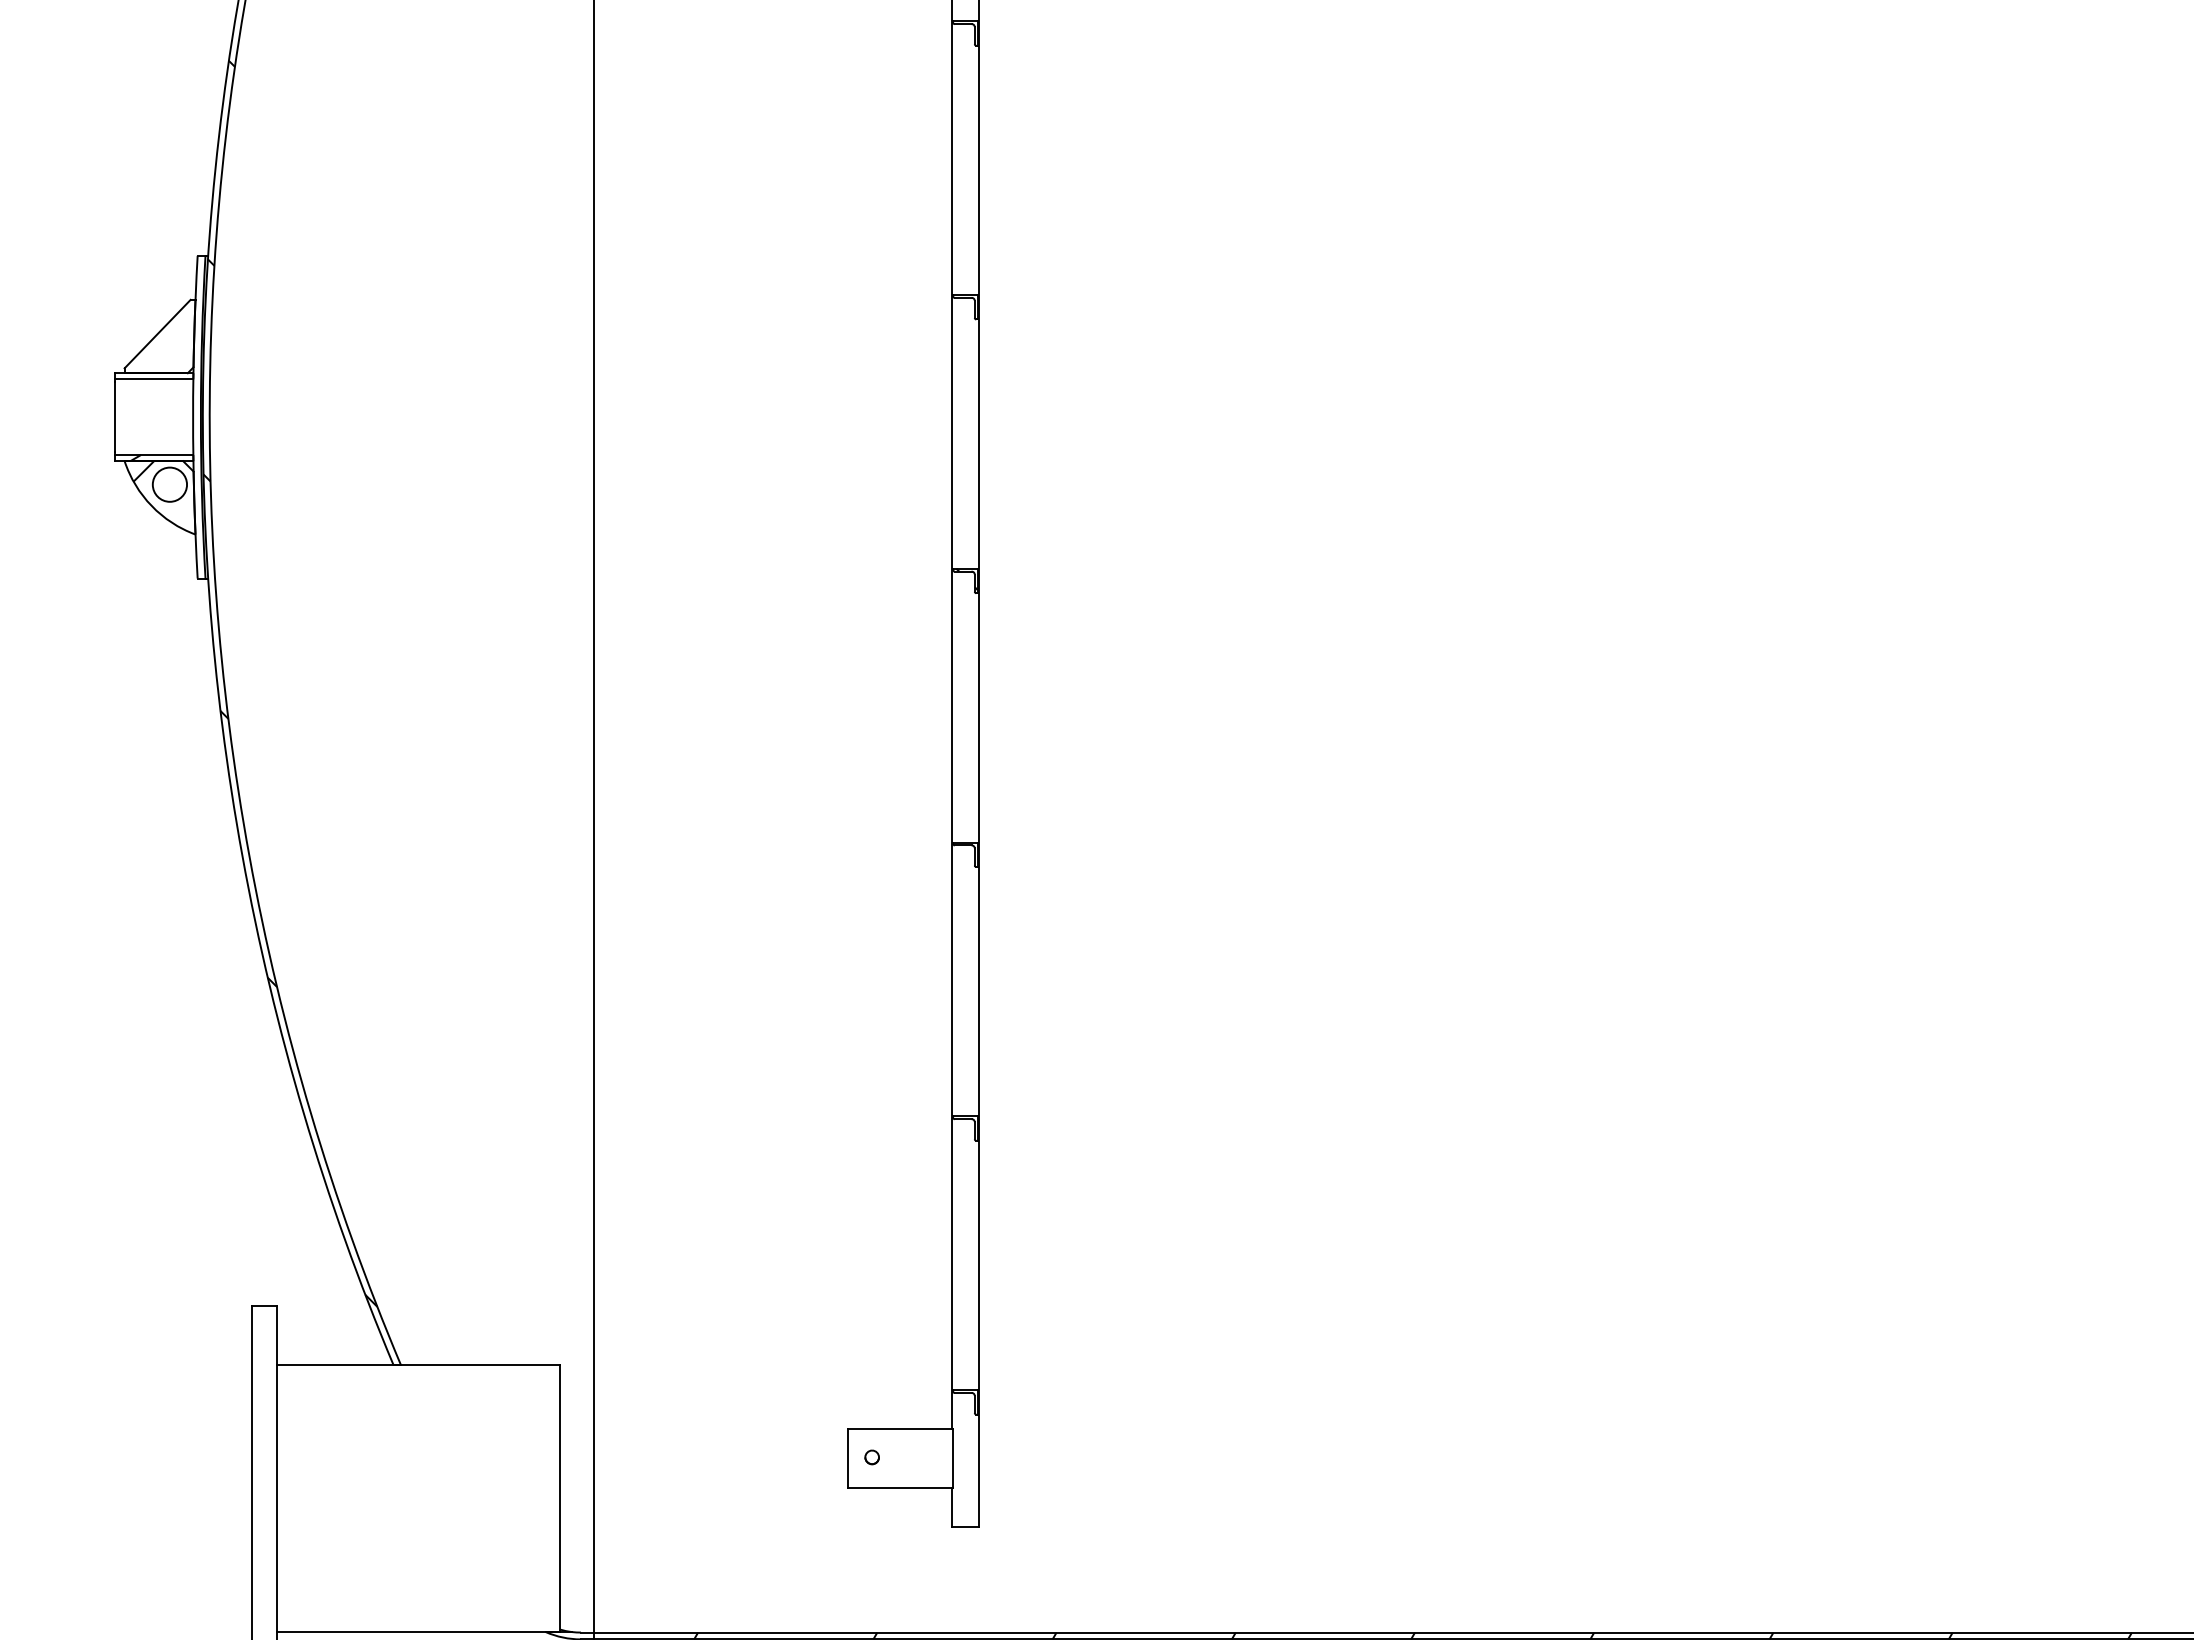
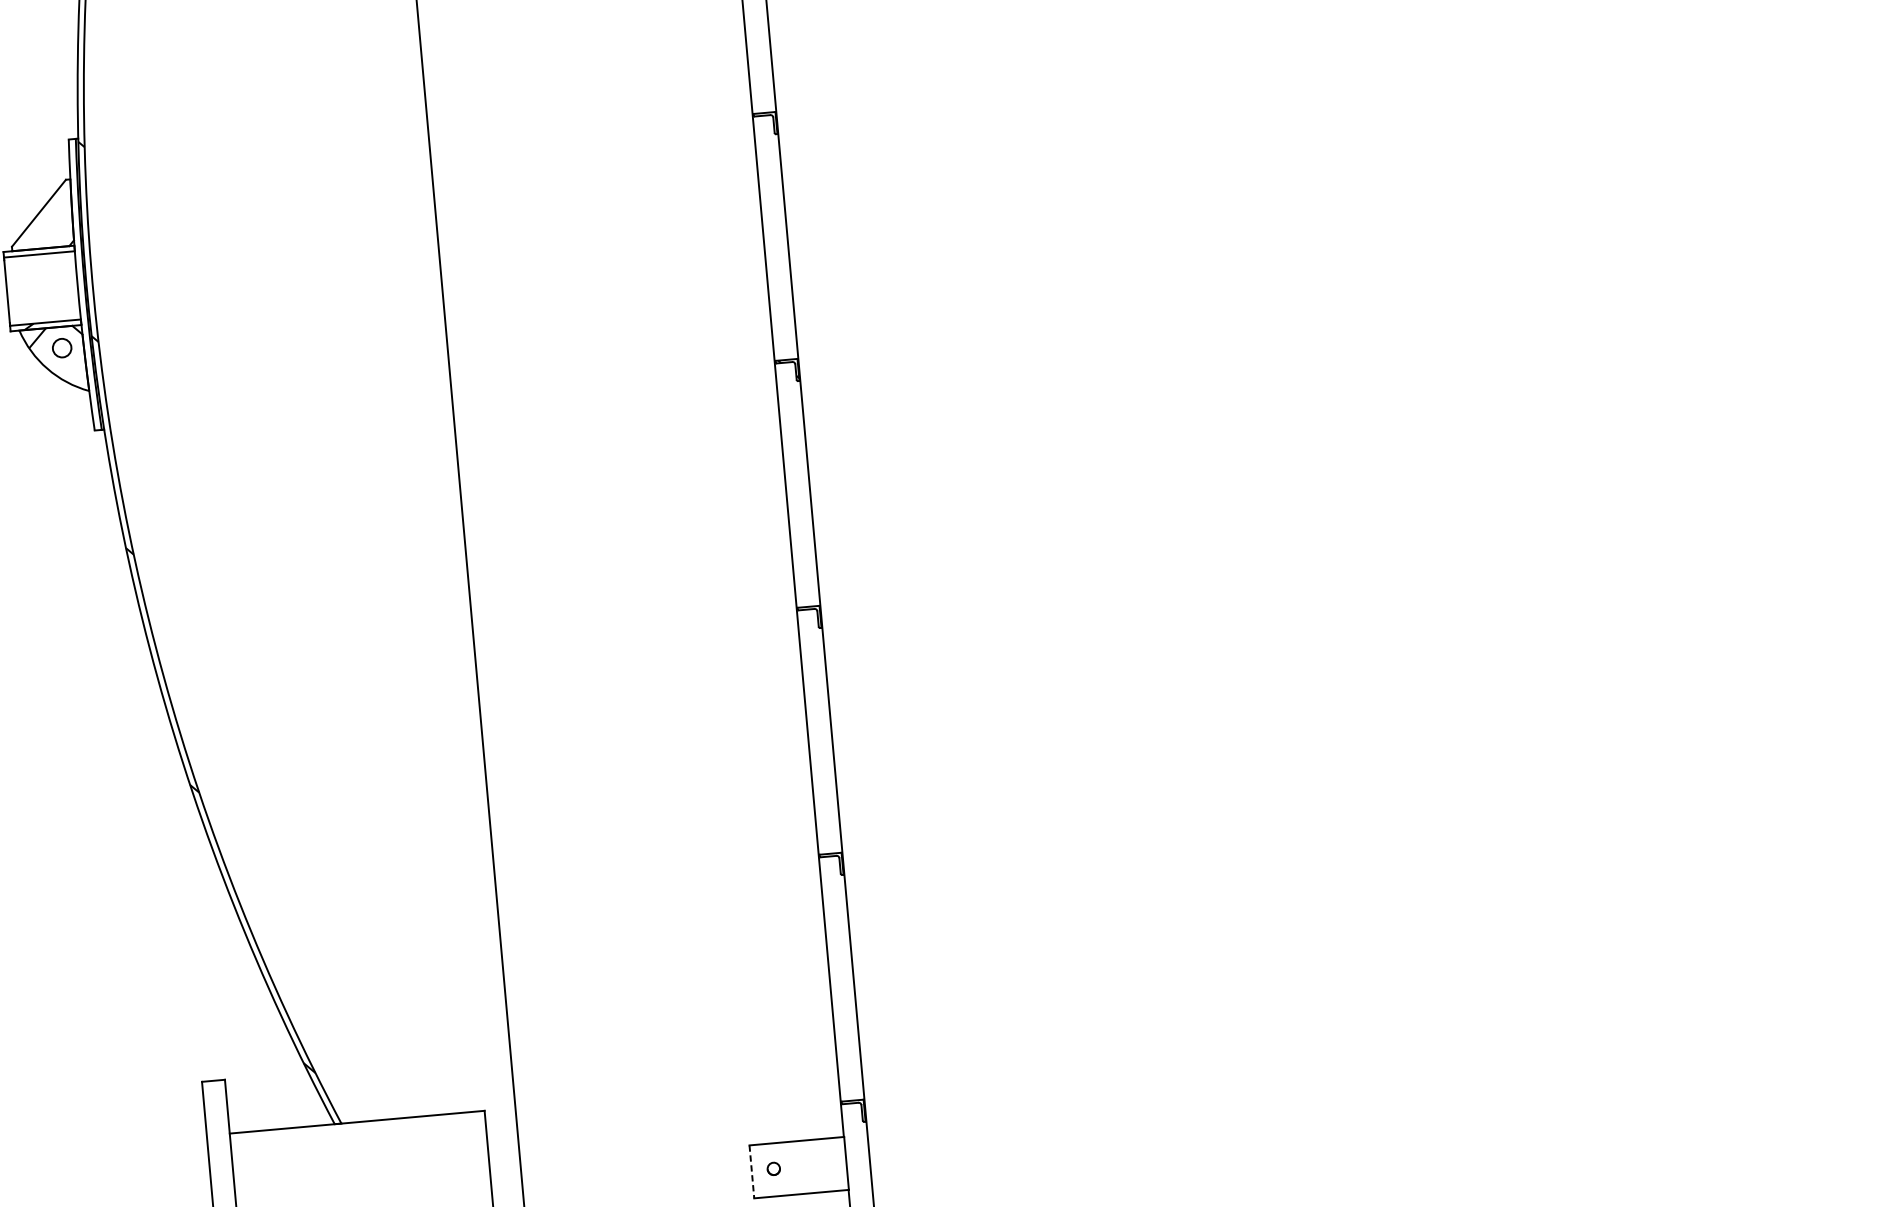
circle: (169, 484) -> (61, 347), size x0.6
line: (847, 1459) -> (751, 1172), solid -> dashed

